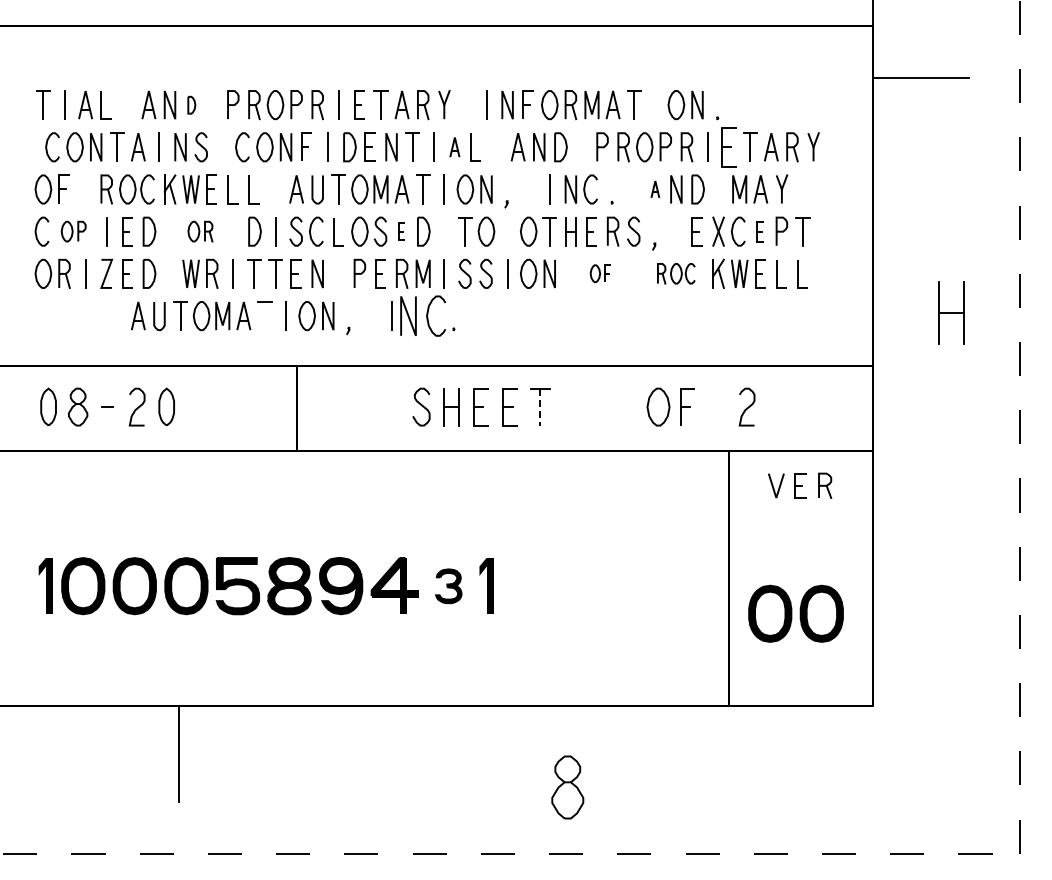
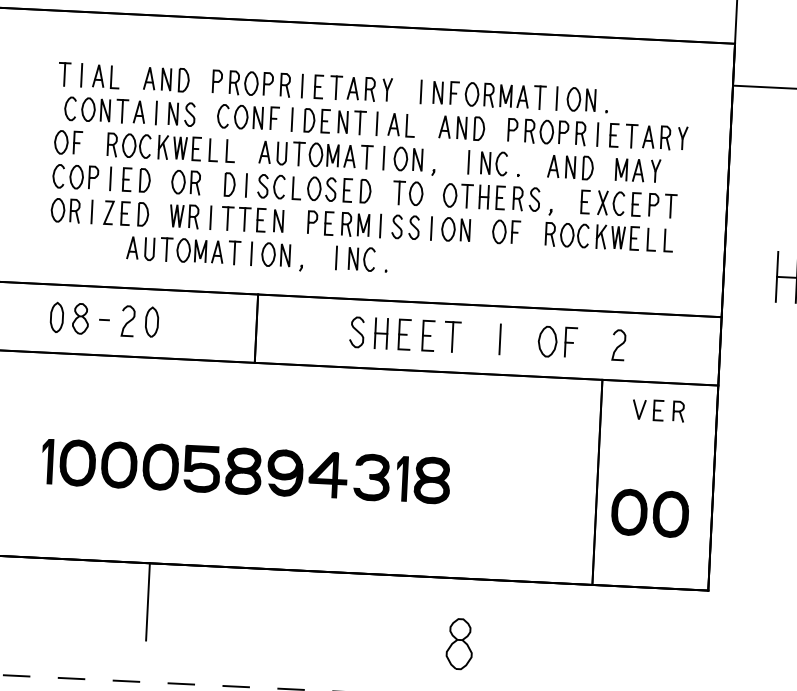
part: (191, 105) -> (183, 80), size x1.67
line: (655, 105) -> (557, 98), added
part: (728, 146) -> (614, 134), size x0.71
part: (454, 147) -> (393, 124), size x1.43
part: (655, 189) -> (553, 166), size x1.67
part: (73, 231) -> (83, 177), size x1.43
part: (200, 231) -> (186, 182), size x1.43
part: (401, 231) -> (347, 190), size x1.67
part: (760, 231) -> (636, 204), size x1.43
part: (600, 273) -> (506, 231), size x1.67
part: (676, 273) -> (567, 234), size x1.43
part: (422, 315) -> (361, 258), size x0.71
line: (264, 316) -> (234, 253), added
line: (599, 406) -> (500, 338), added
line: (540, 407) -> (452, 337), dashed -> solid
part: (448, 586) -> (371, 477), size x1.67
part: (523, 586) -> (432, 480), added

